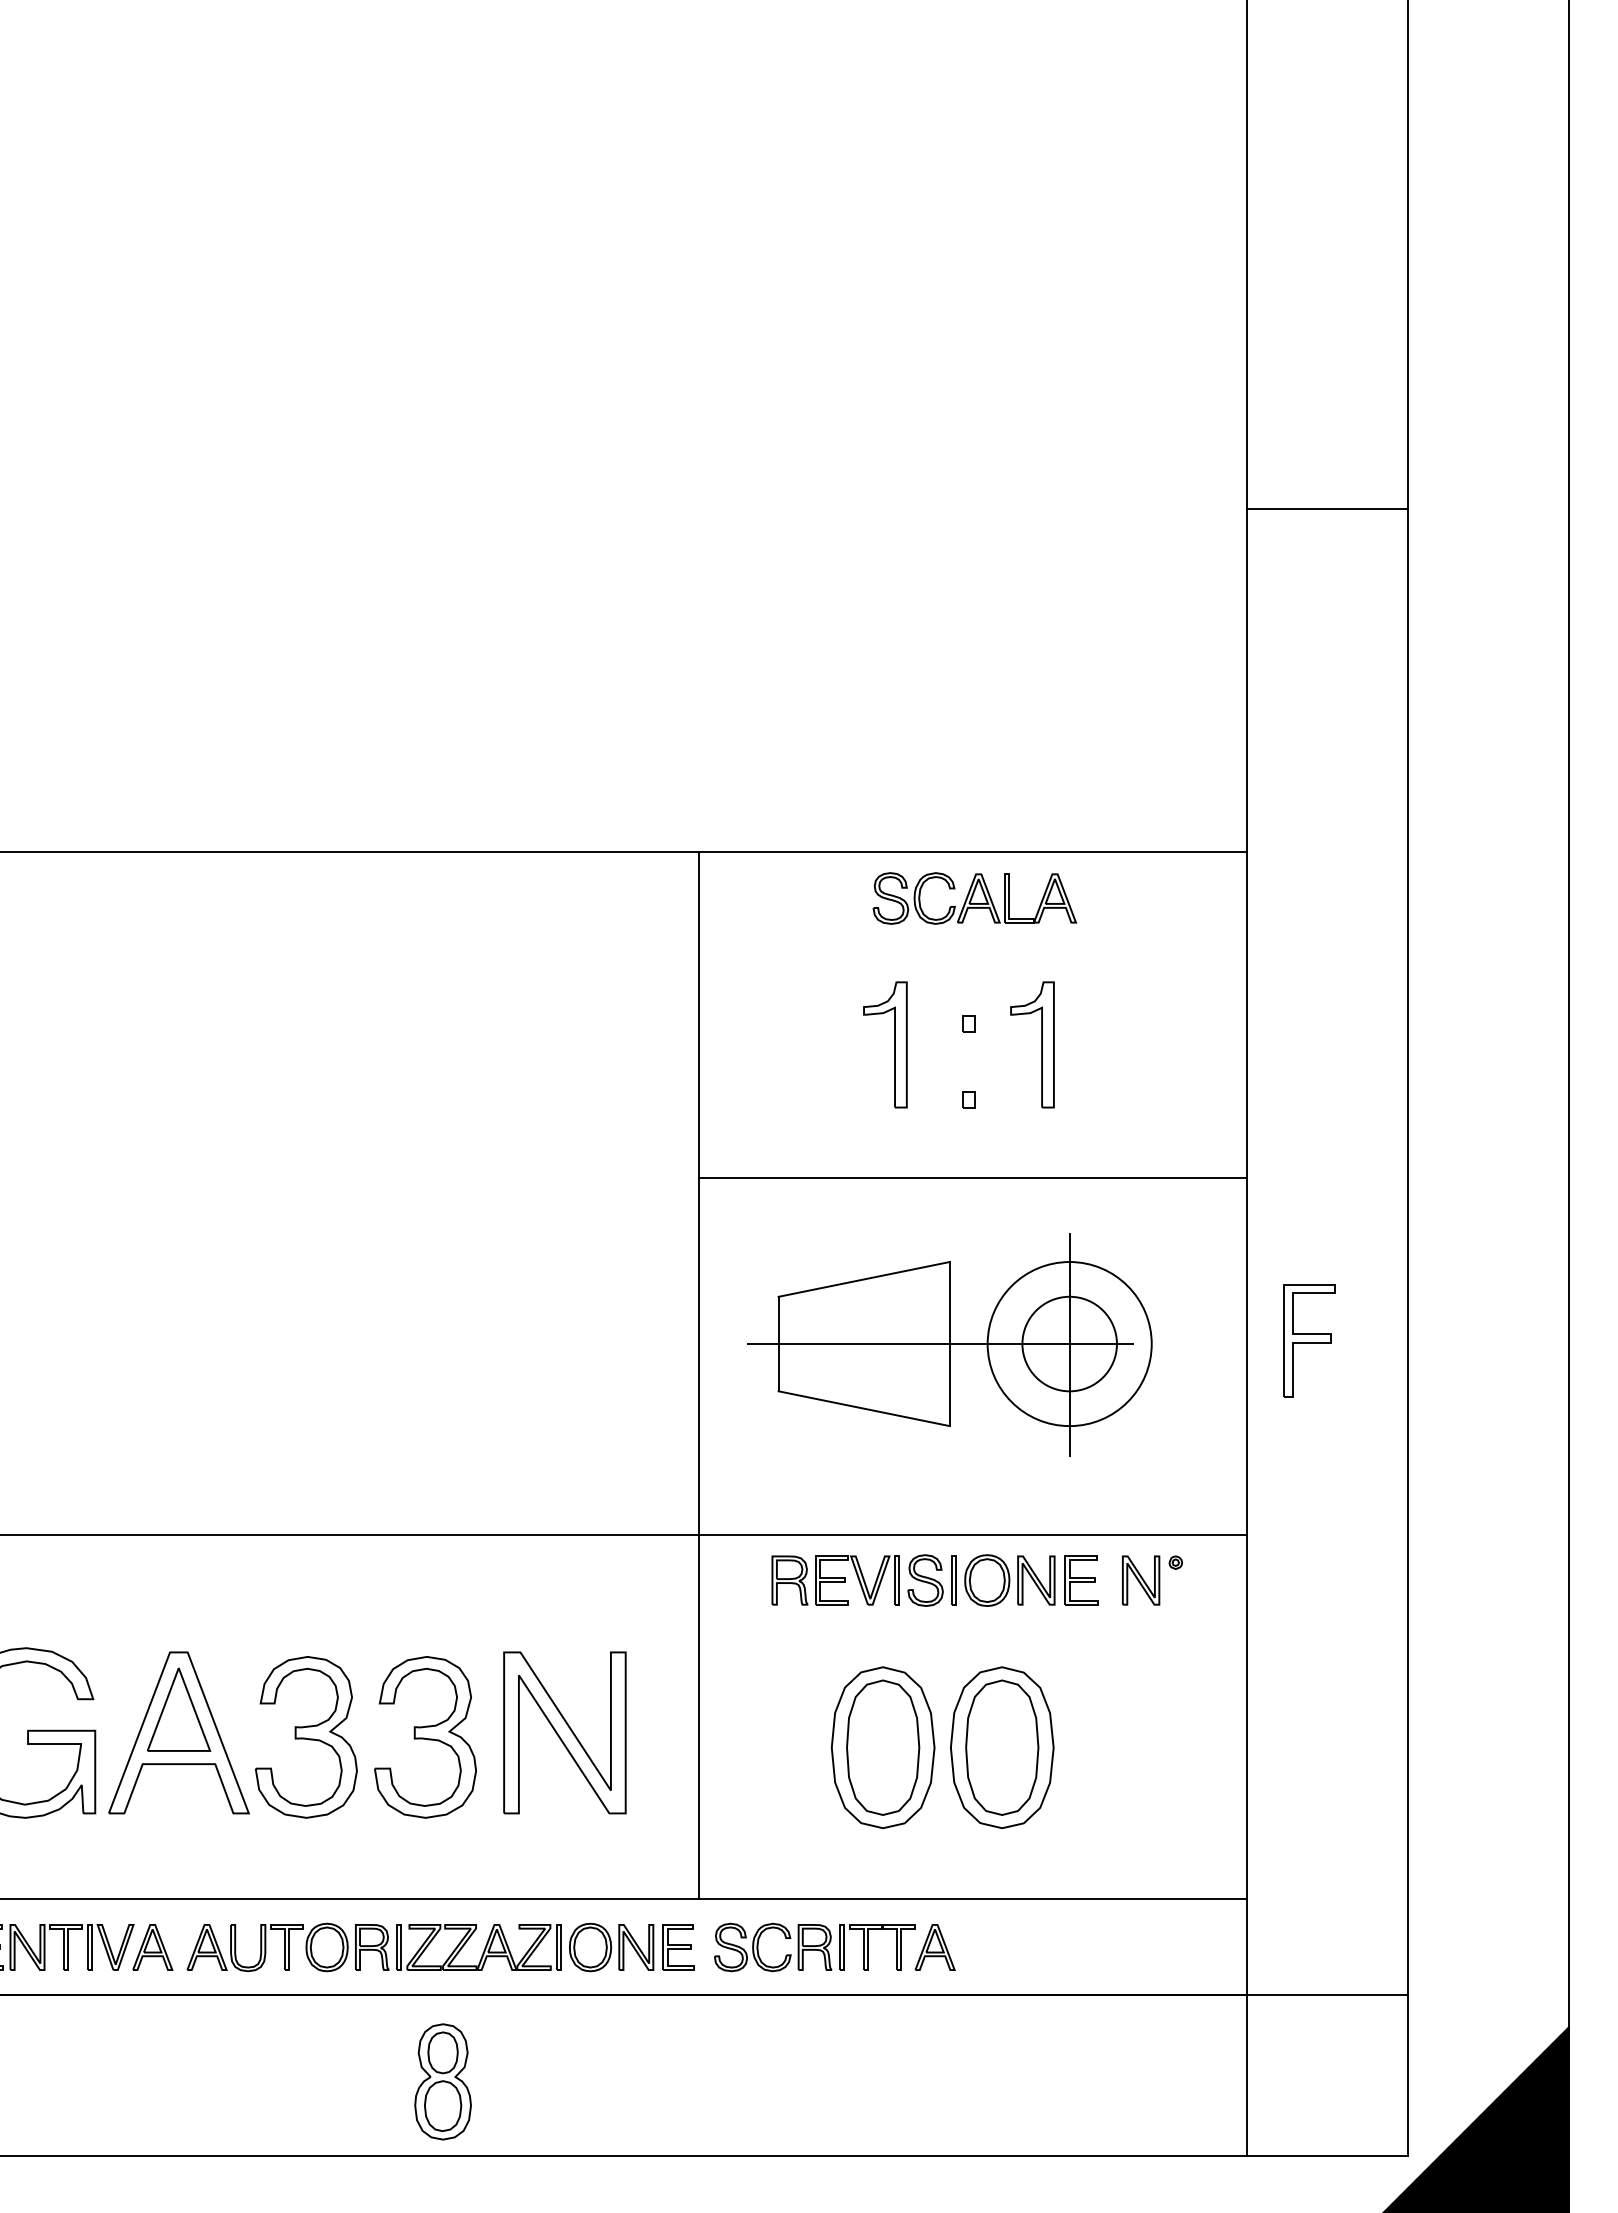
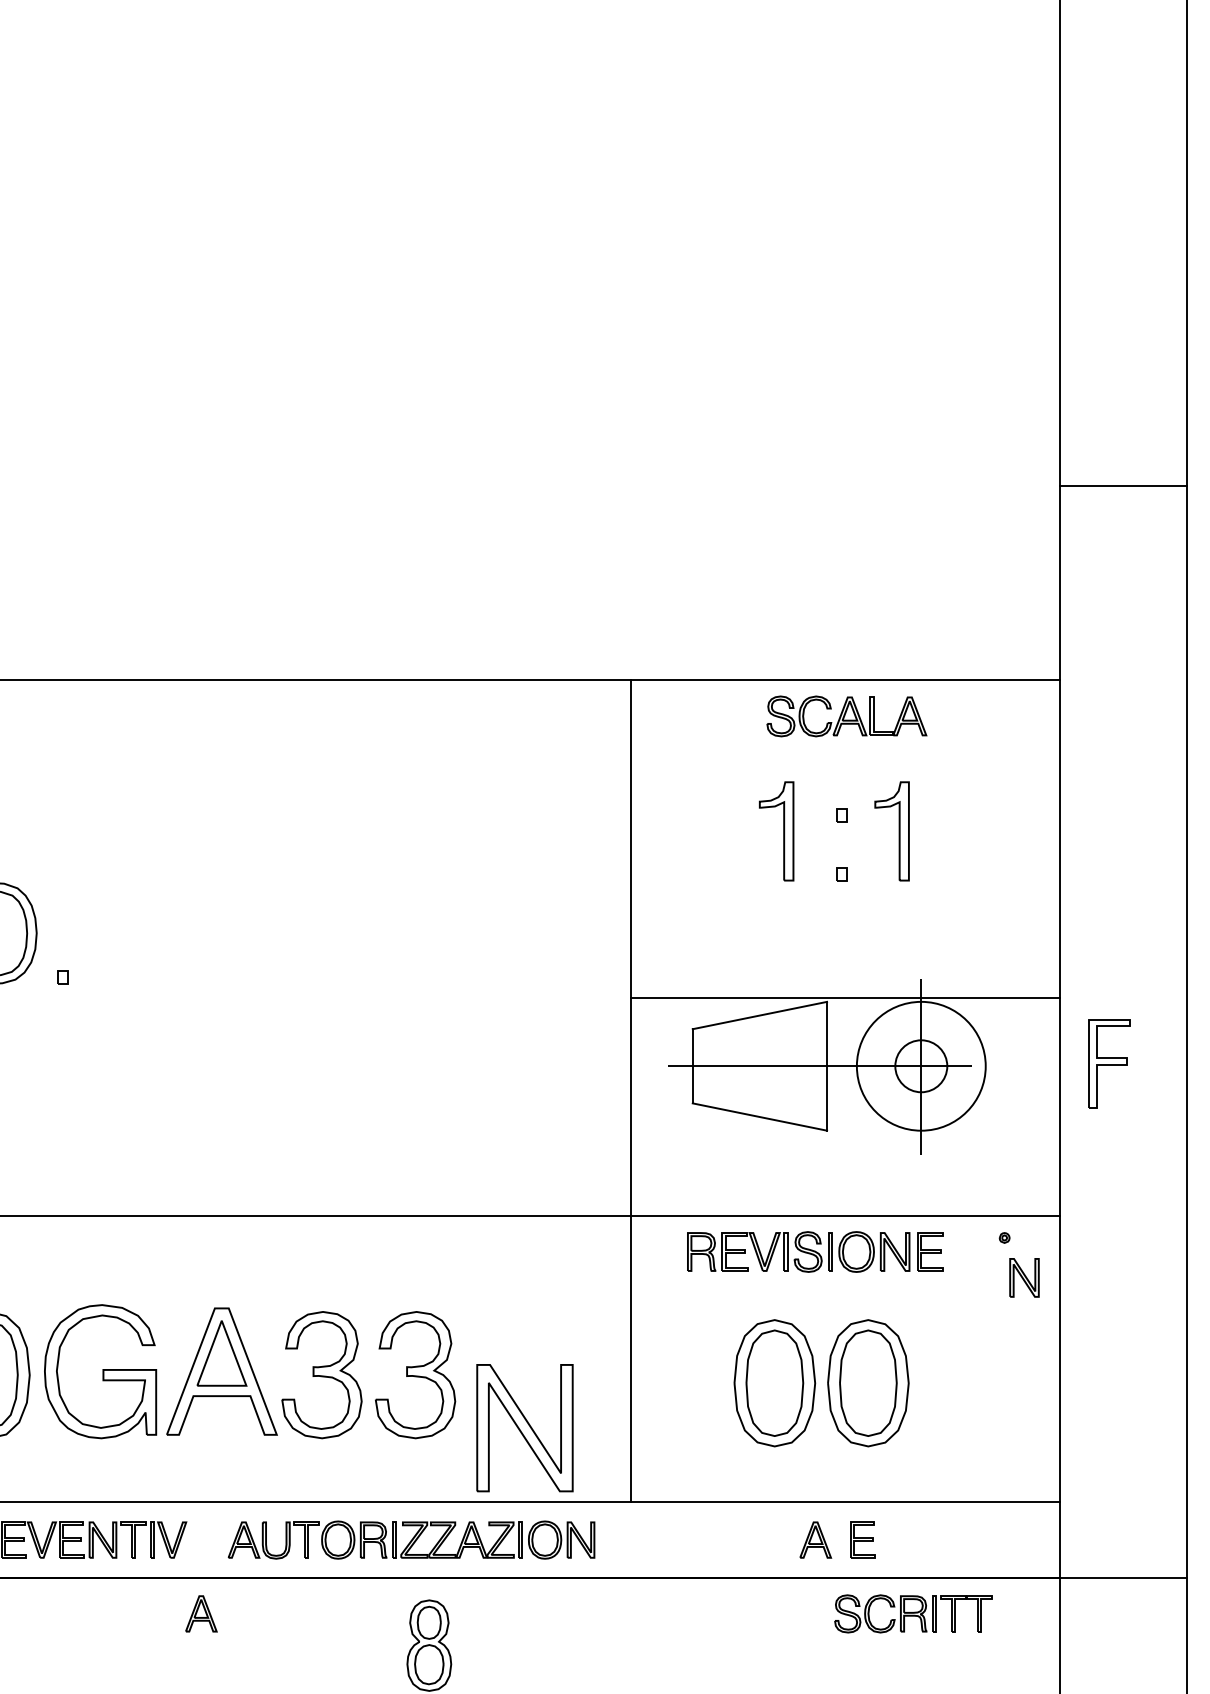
line: (1326, 508) -> (1122, 486), moved
line: (972, 1177) -> (845, 997), moved
circle: (1069, 1343) -> (921, 1065), size x0.7
part: (1141, 1580) -> (1024, 1277), moved
part: (564, 1732) -> (524, 1427), moved
part: (152, 1947) -> (201, 1613), moved
part: (678, 1947) -> (863, 1540), moved
part: (814, 1947) -> (913, 1613), moved

